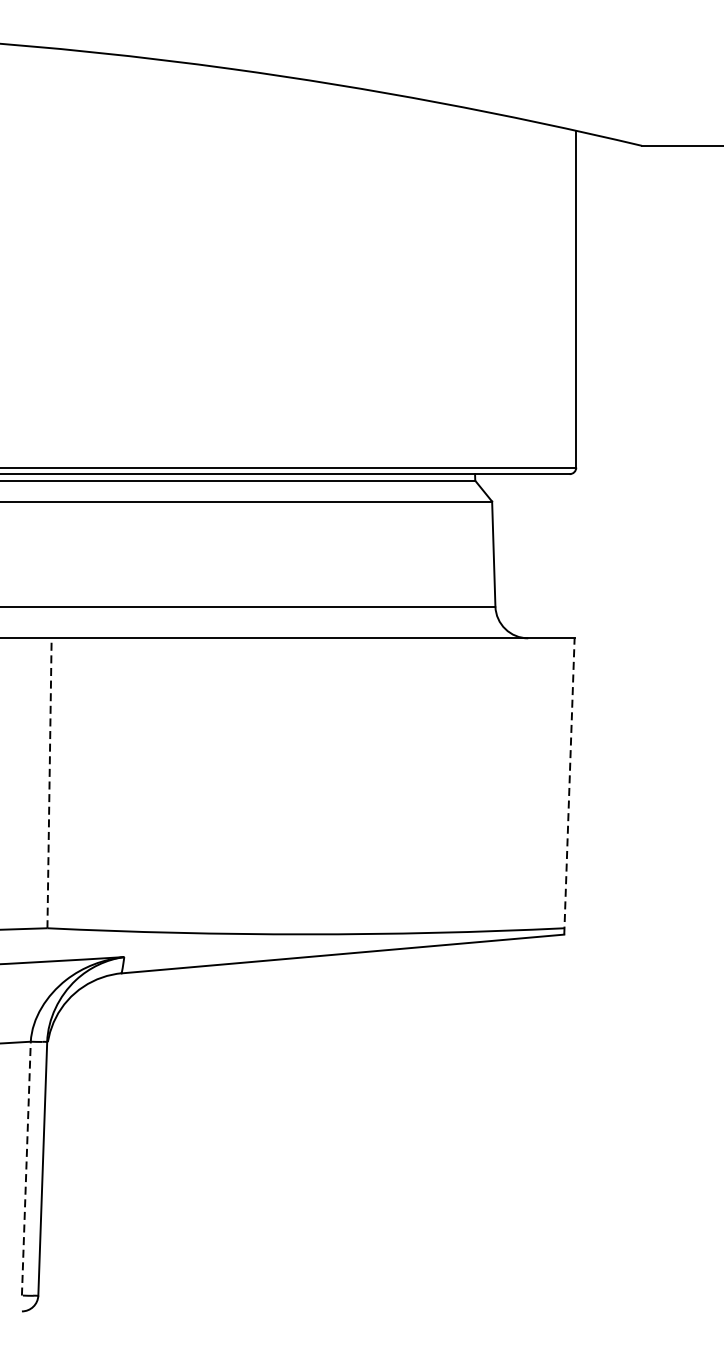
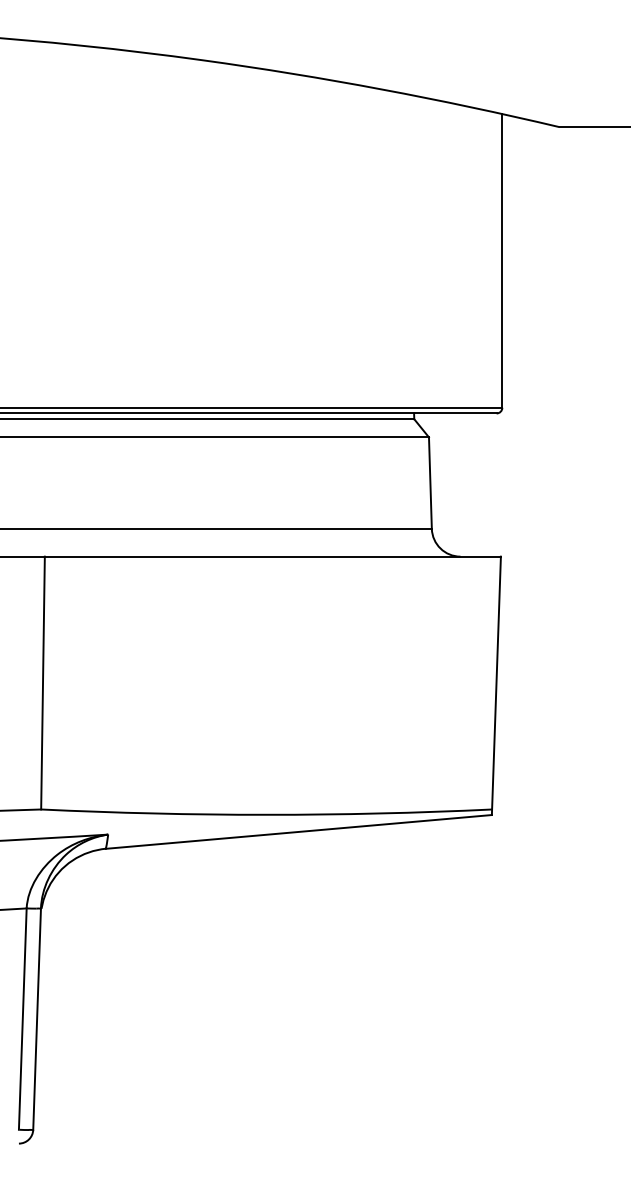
line: (50, 782) -> (43, 682), dashed -> solid
line: (569, 786) -> (496, 685), dashed -> solid
line: (26, 1169) -> (22, 1019), dashed -> solid

